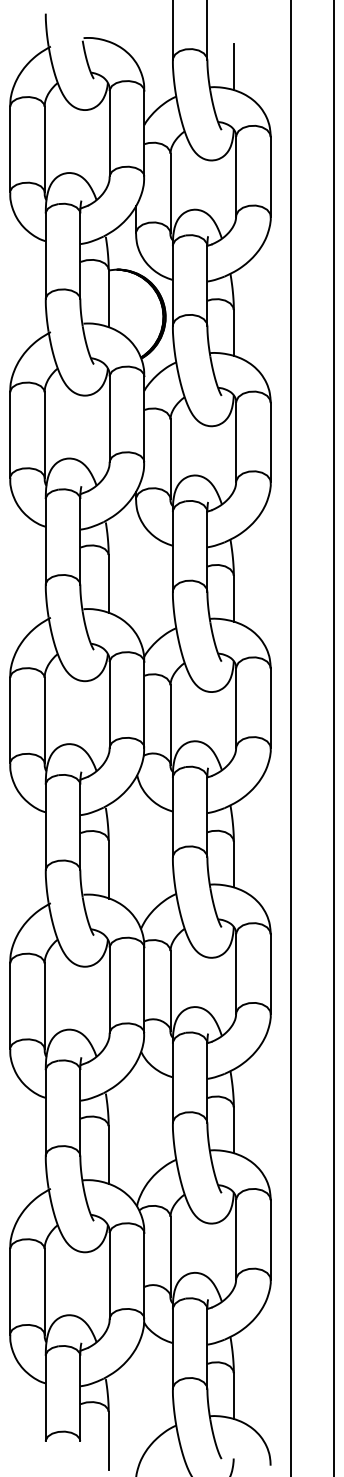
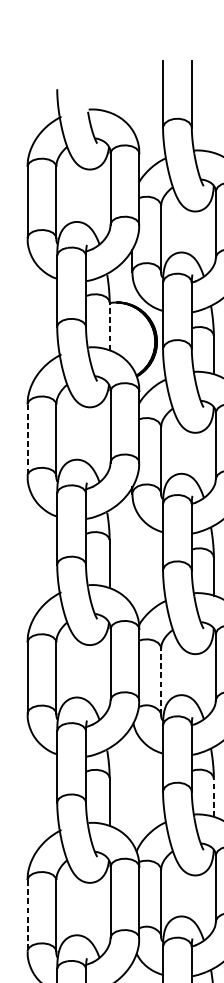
line: (233, 67) -> (213, 134), removed
line: (108, 298) -> (109, 326), solid -> dashed
line: (10, 435) -> (27, 440), solid -> dashed
line: (170, 725) -> (161, 682), solid -> dashed
line: (233, 864) -> (213, 797), solid -> dashed
line: (10, 1006) -> (27, 915), solid -> dashed

